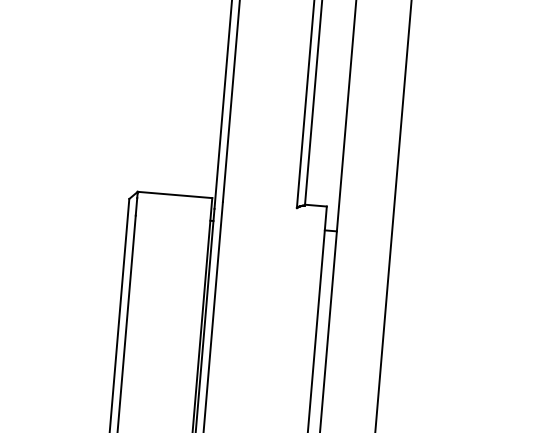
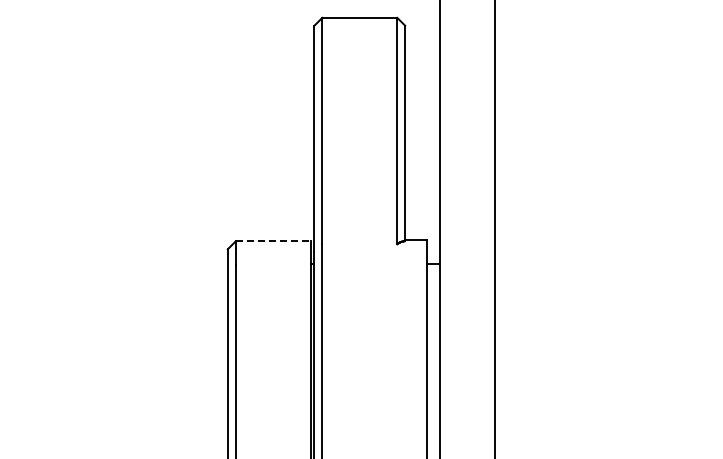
line: (175, 195) -> (273, 241), solid -> dashed

